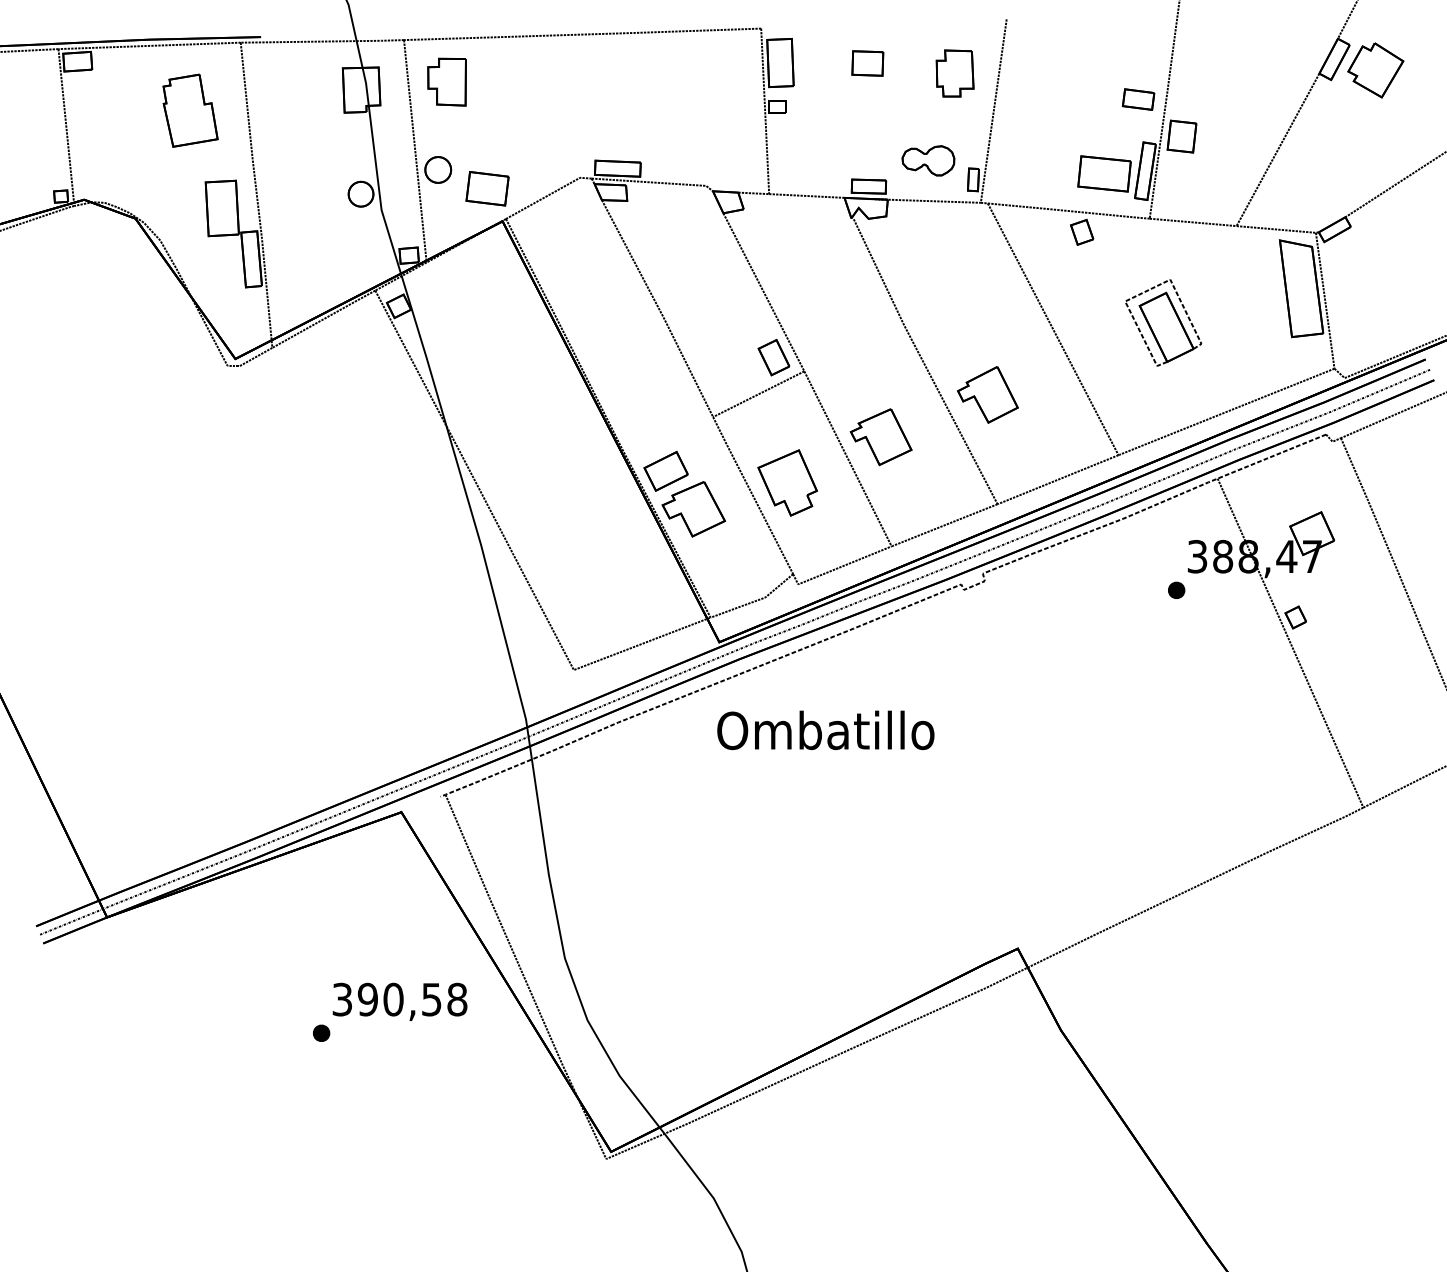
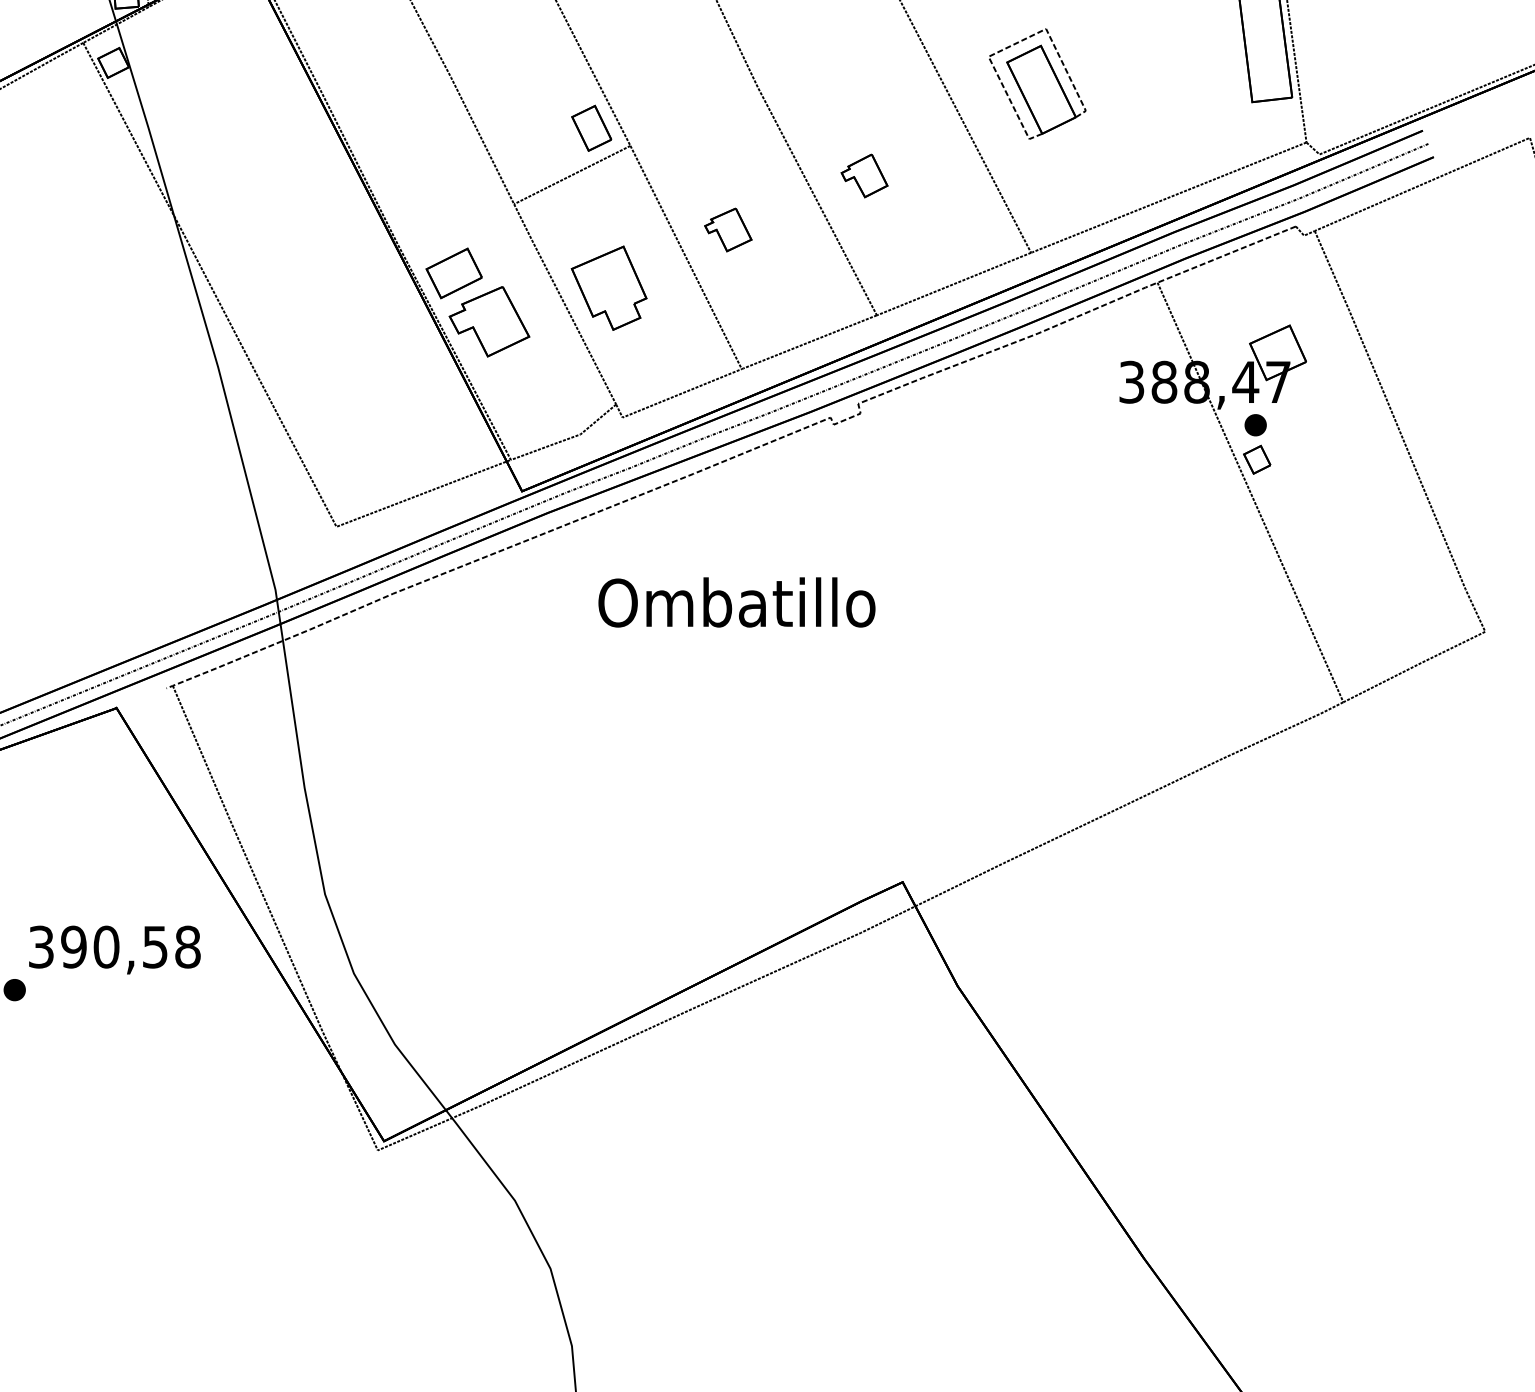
part: (1163, 322) -> (1037, 83), moved
part: (987, 394) -> (864, 175), size x0.6
part: (880, 437) -> (727, 230), size x0.6
part: (1176, 589) -> (1255, 424), moved
text: (825, 730) -> (736, 602), moved

